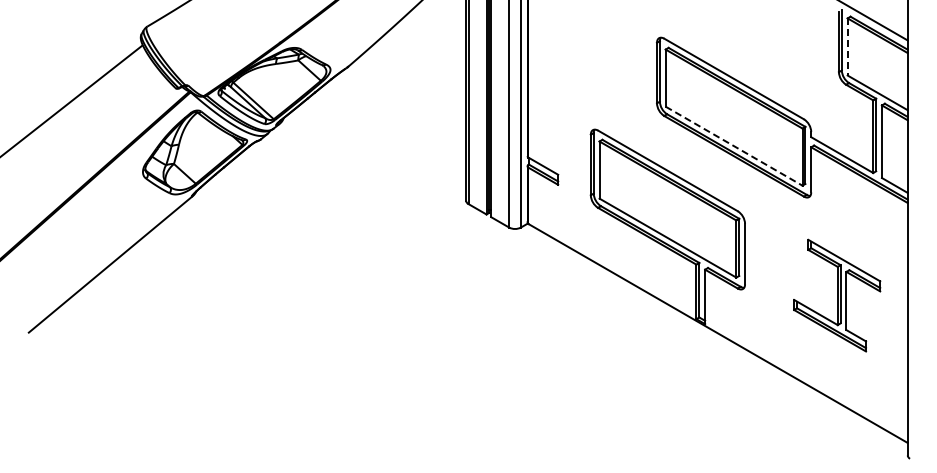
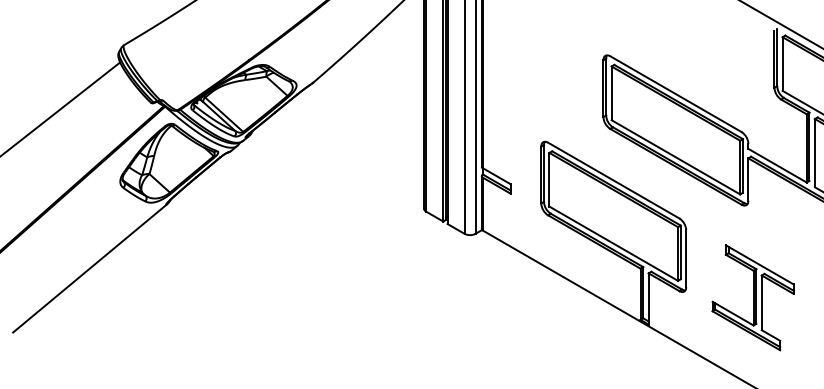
line: (847, 46) -> (782, 63), dashed -> solid
line: (734, 146) -> (676, 157), dashed -> solid
part: (837, 295) -> (753, 297), moved

